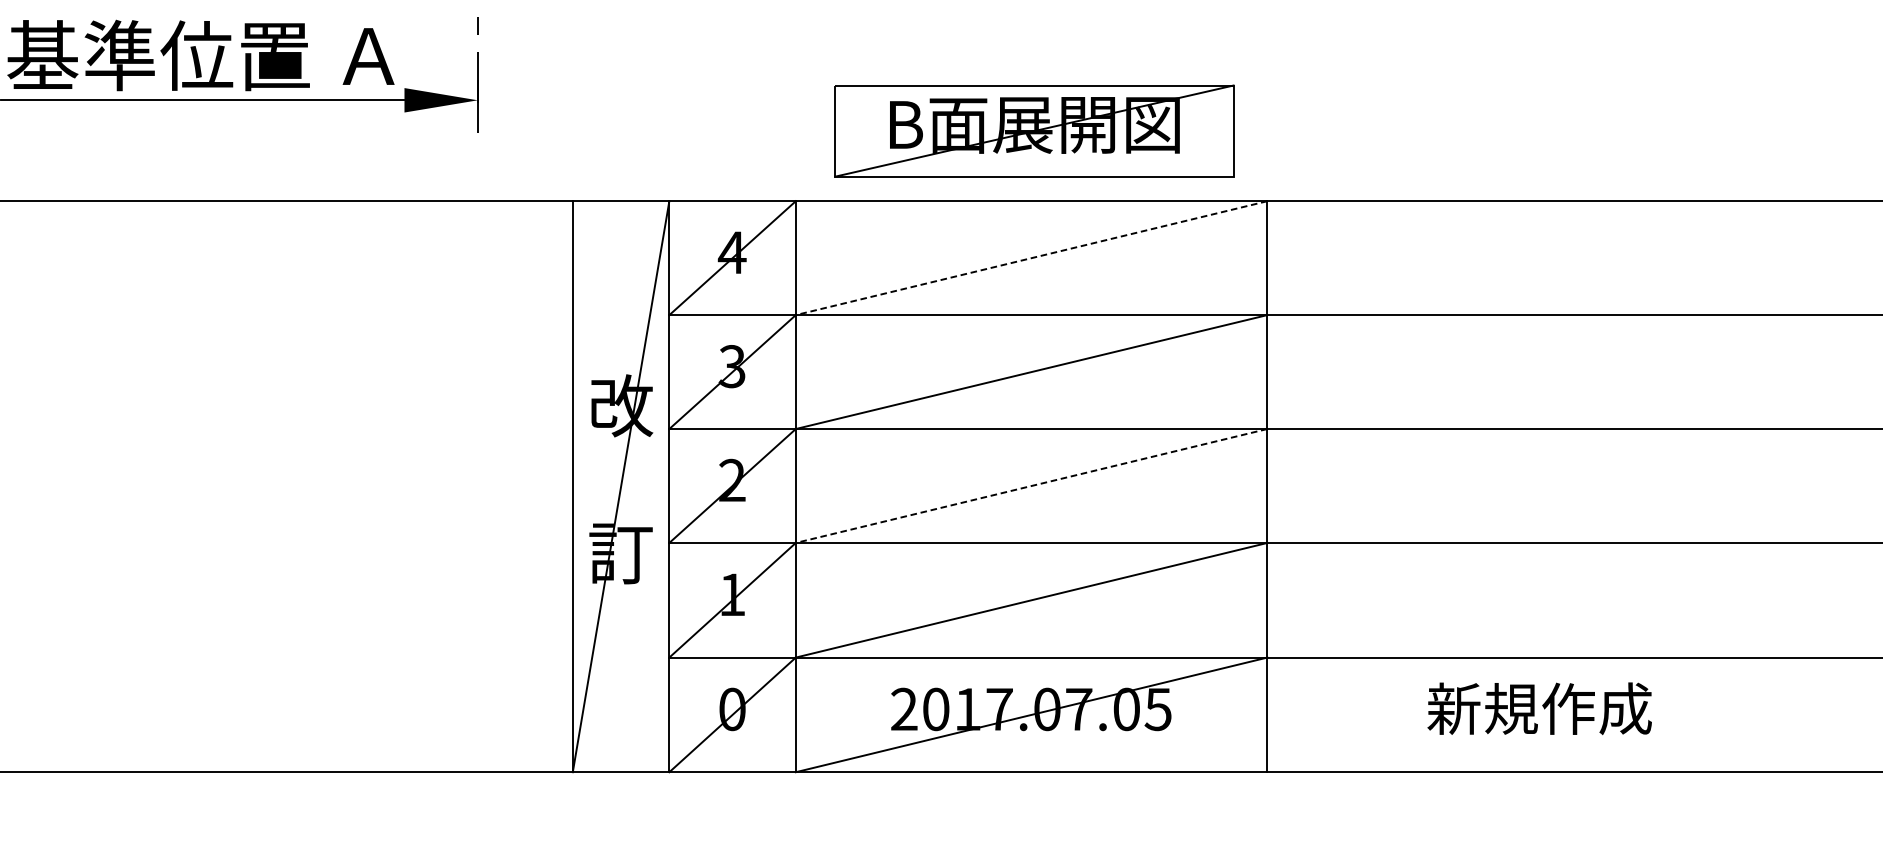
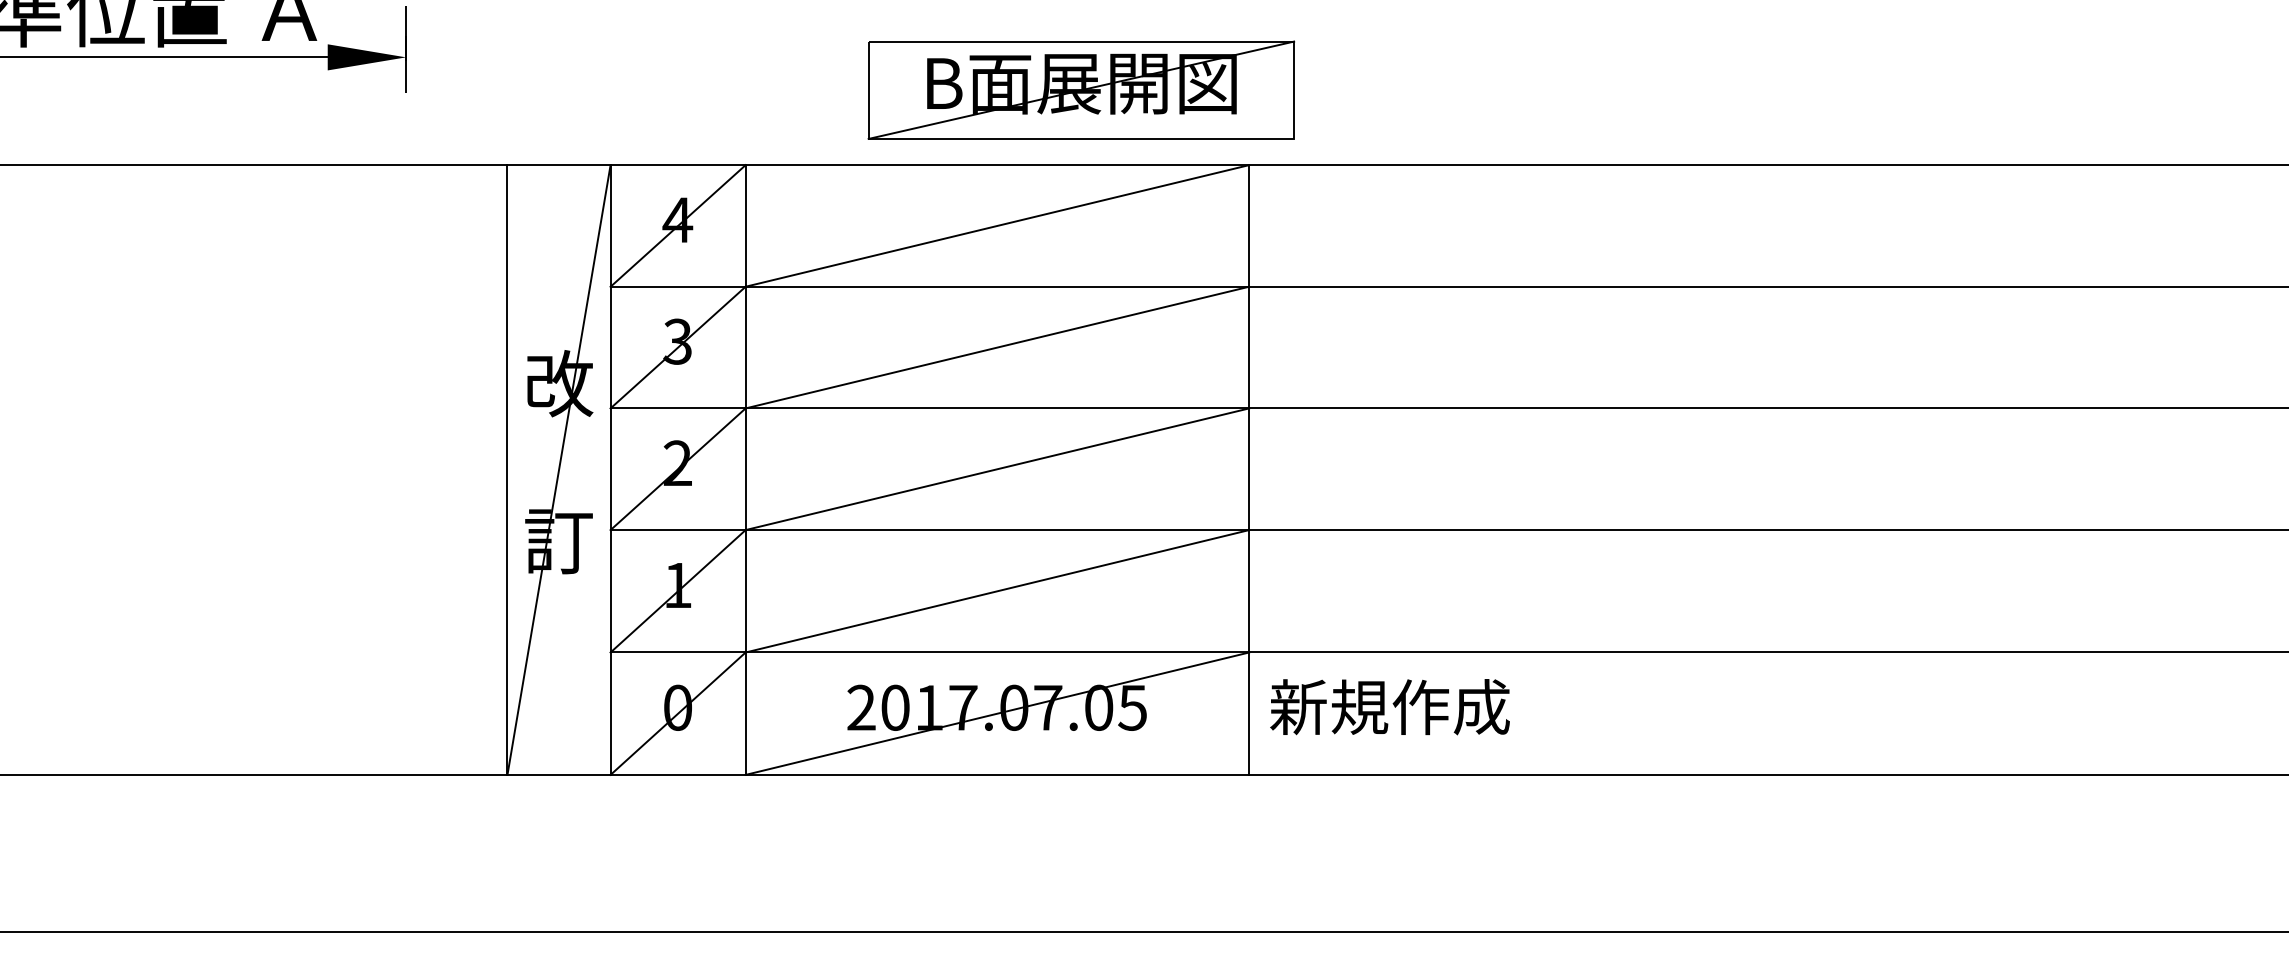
part: (1034, 130) -> (1081, 89), moved
line: (1030, 258) -> (996, 226), dashed -> solid
line: (1030, 486) -> (996, 469), dashed -> solid
text: (1539, 709) -> (1389, 707), moved

